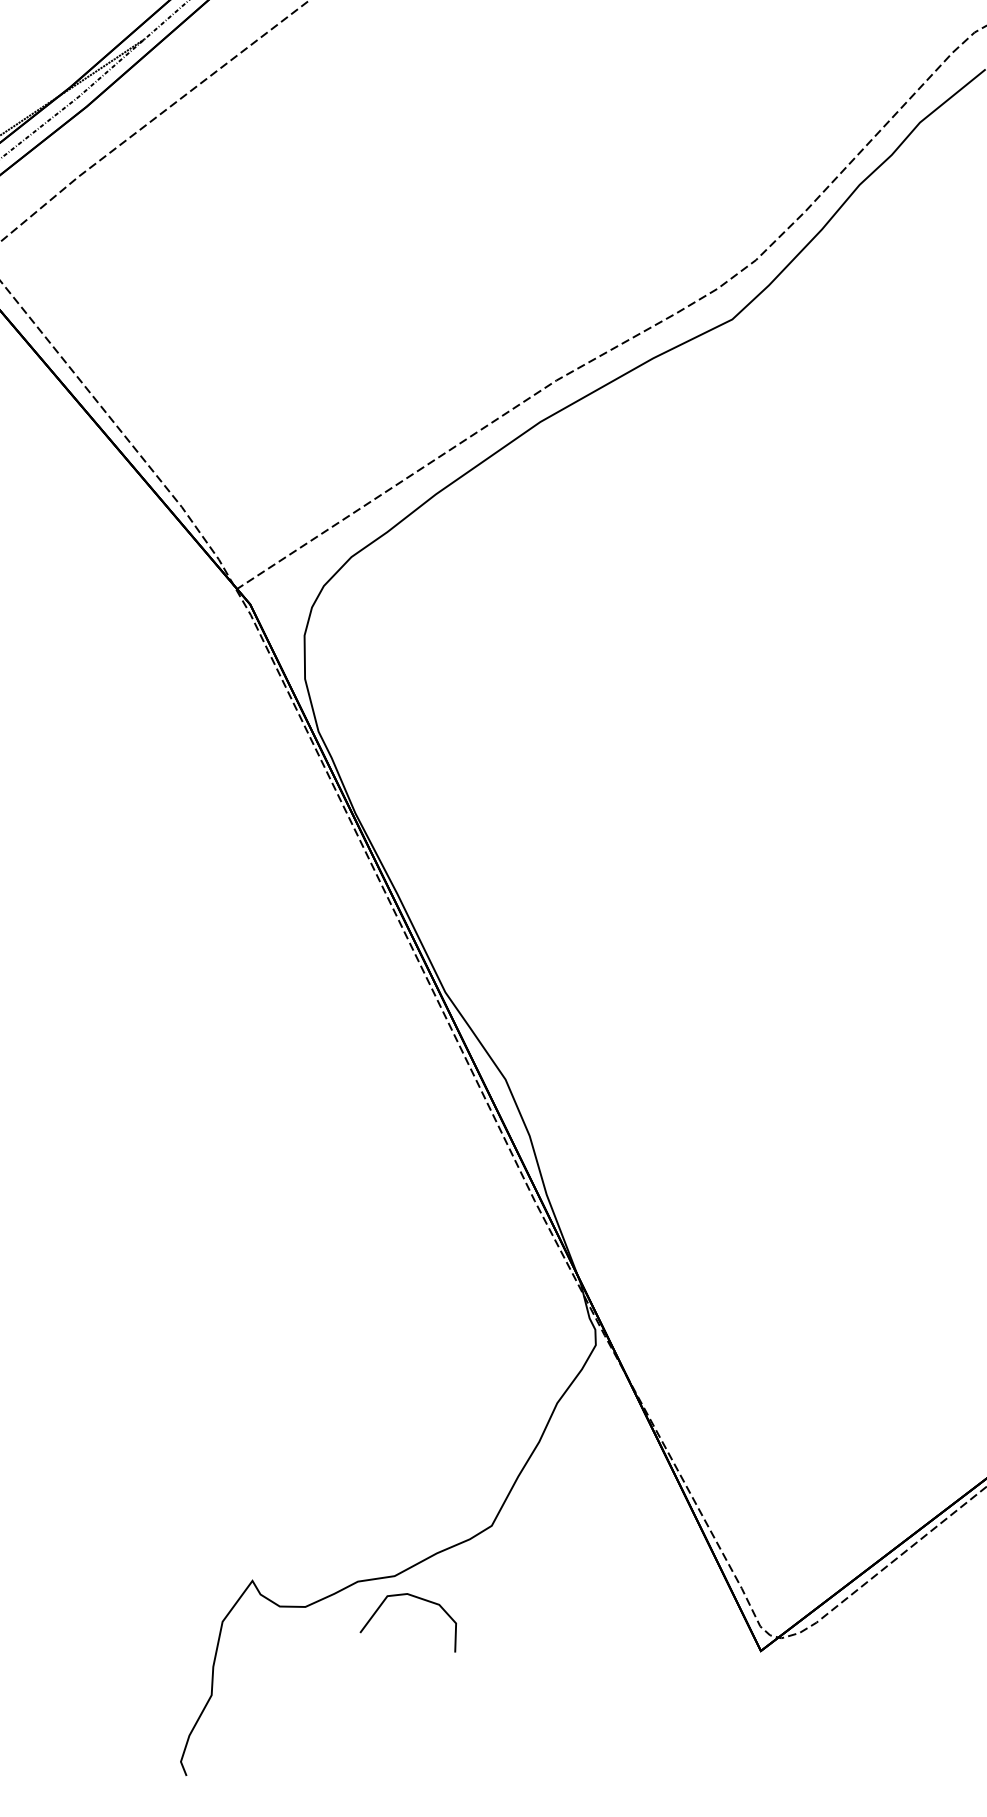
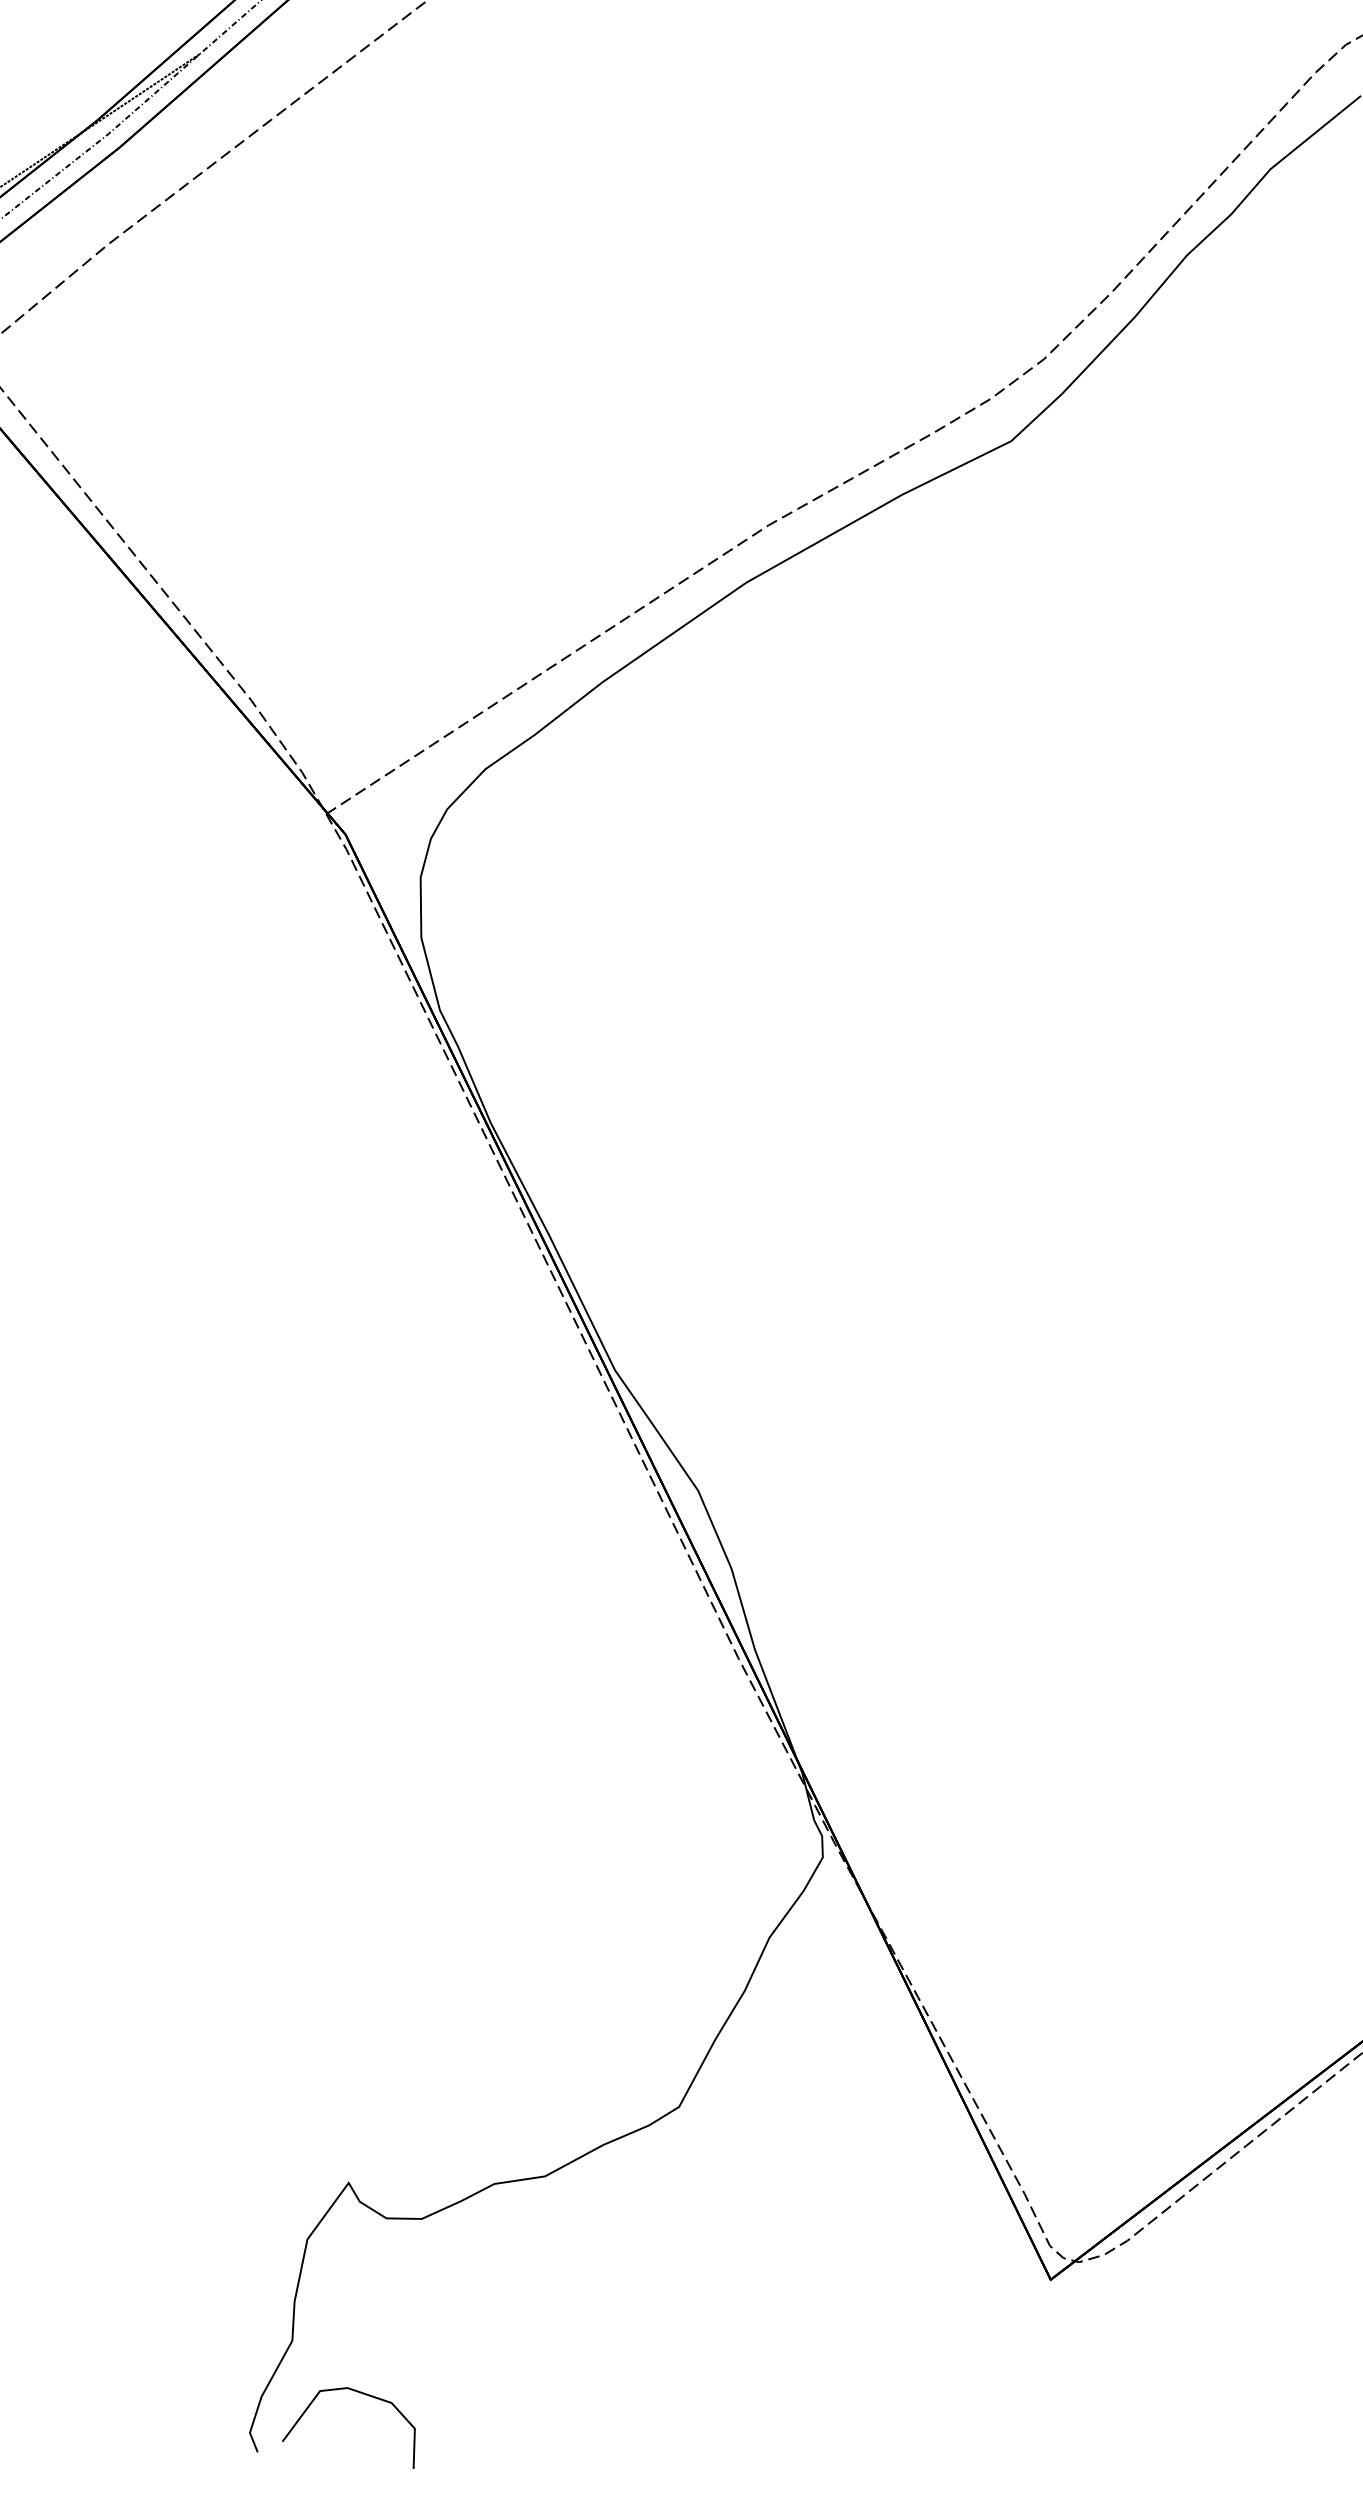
curve: (418, 1598) -> (362, 2394), moved

